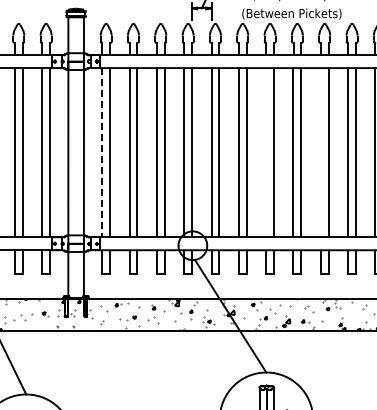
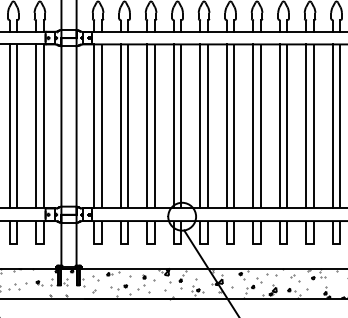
line: (102, 152) -> (94, 126), dashed -> solid
line: (266, 152) -> (253, 126), added
line: (320, 152) -> (305, 126), added

